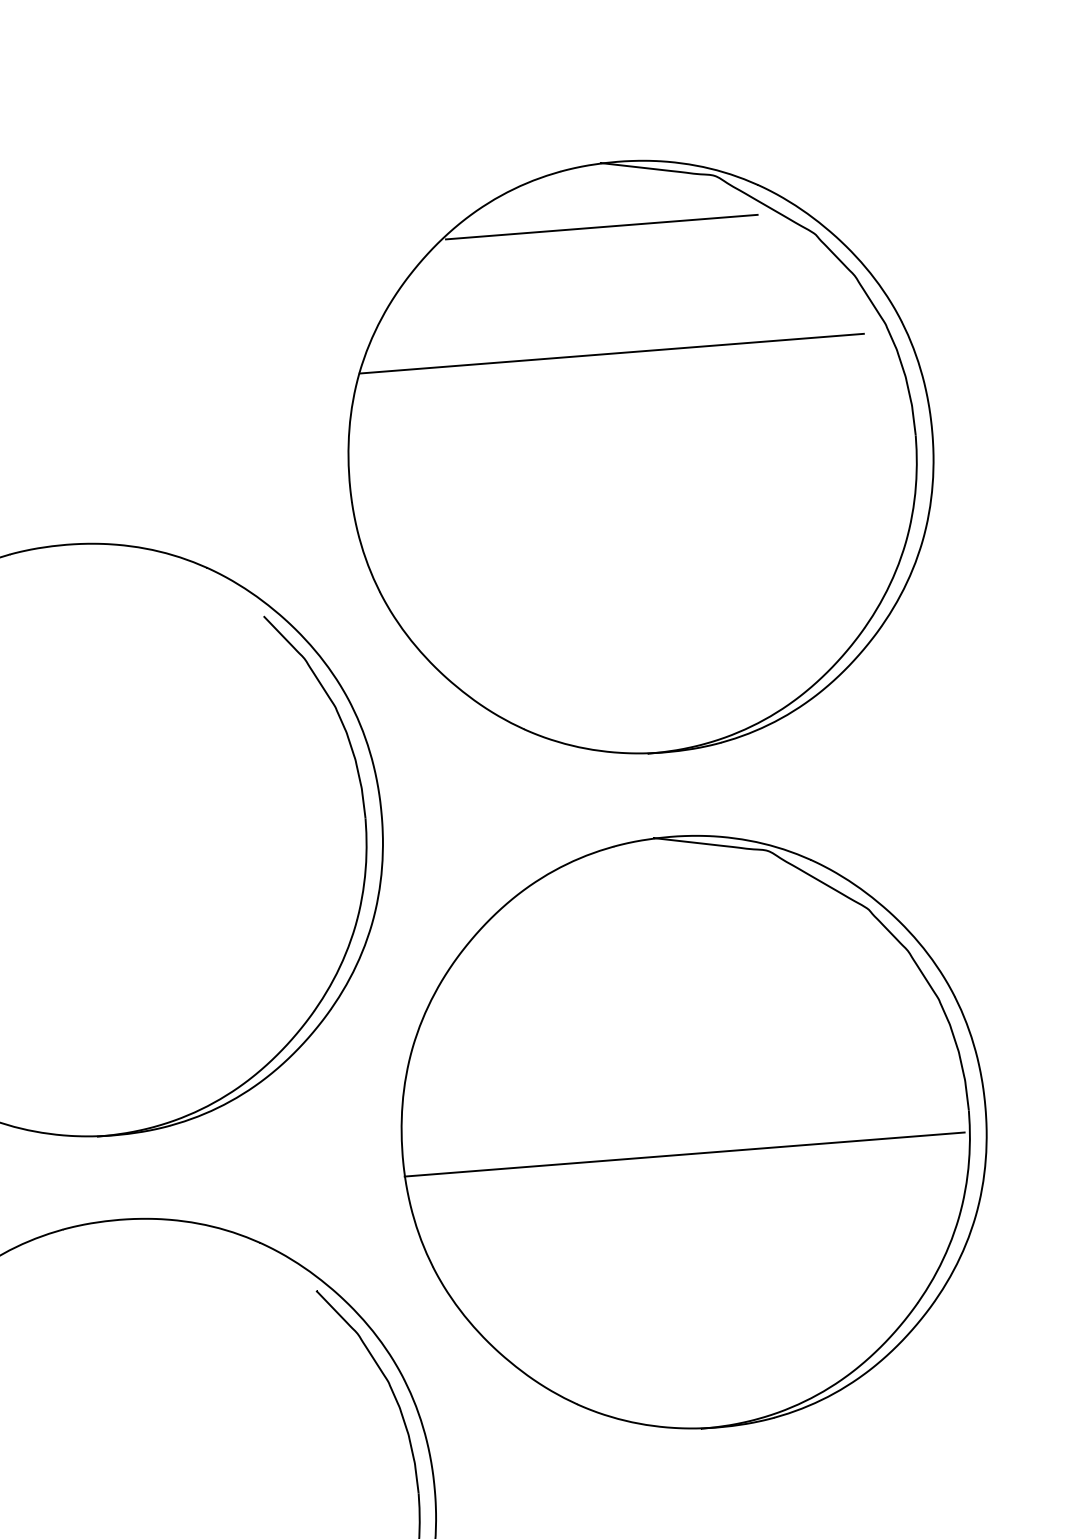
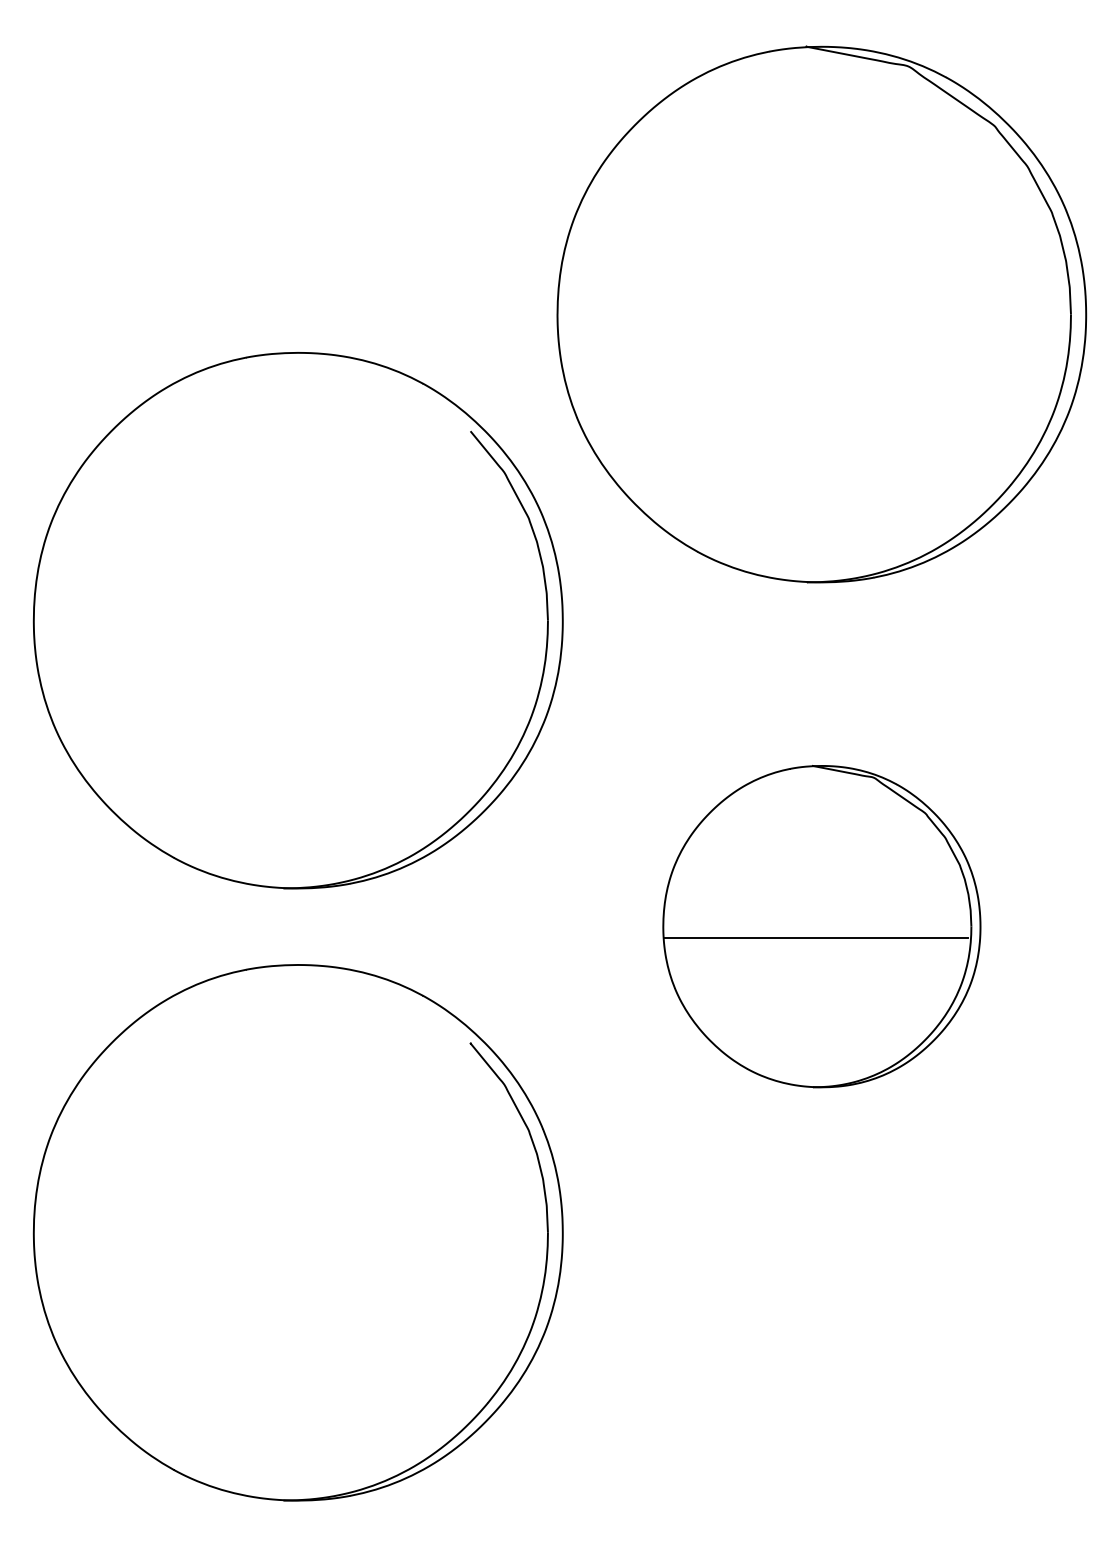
line: (601, 227) -> (802, 104), removed
line: (611, 353) -> (802, 219), removed
part: (693, 1131) -> (821, 926), size x0.6

